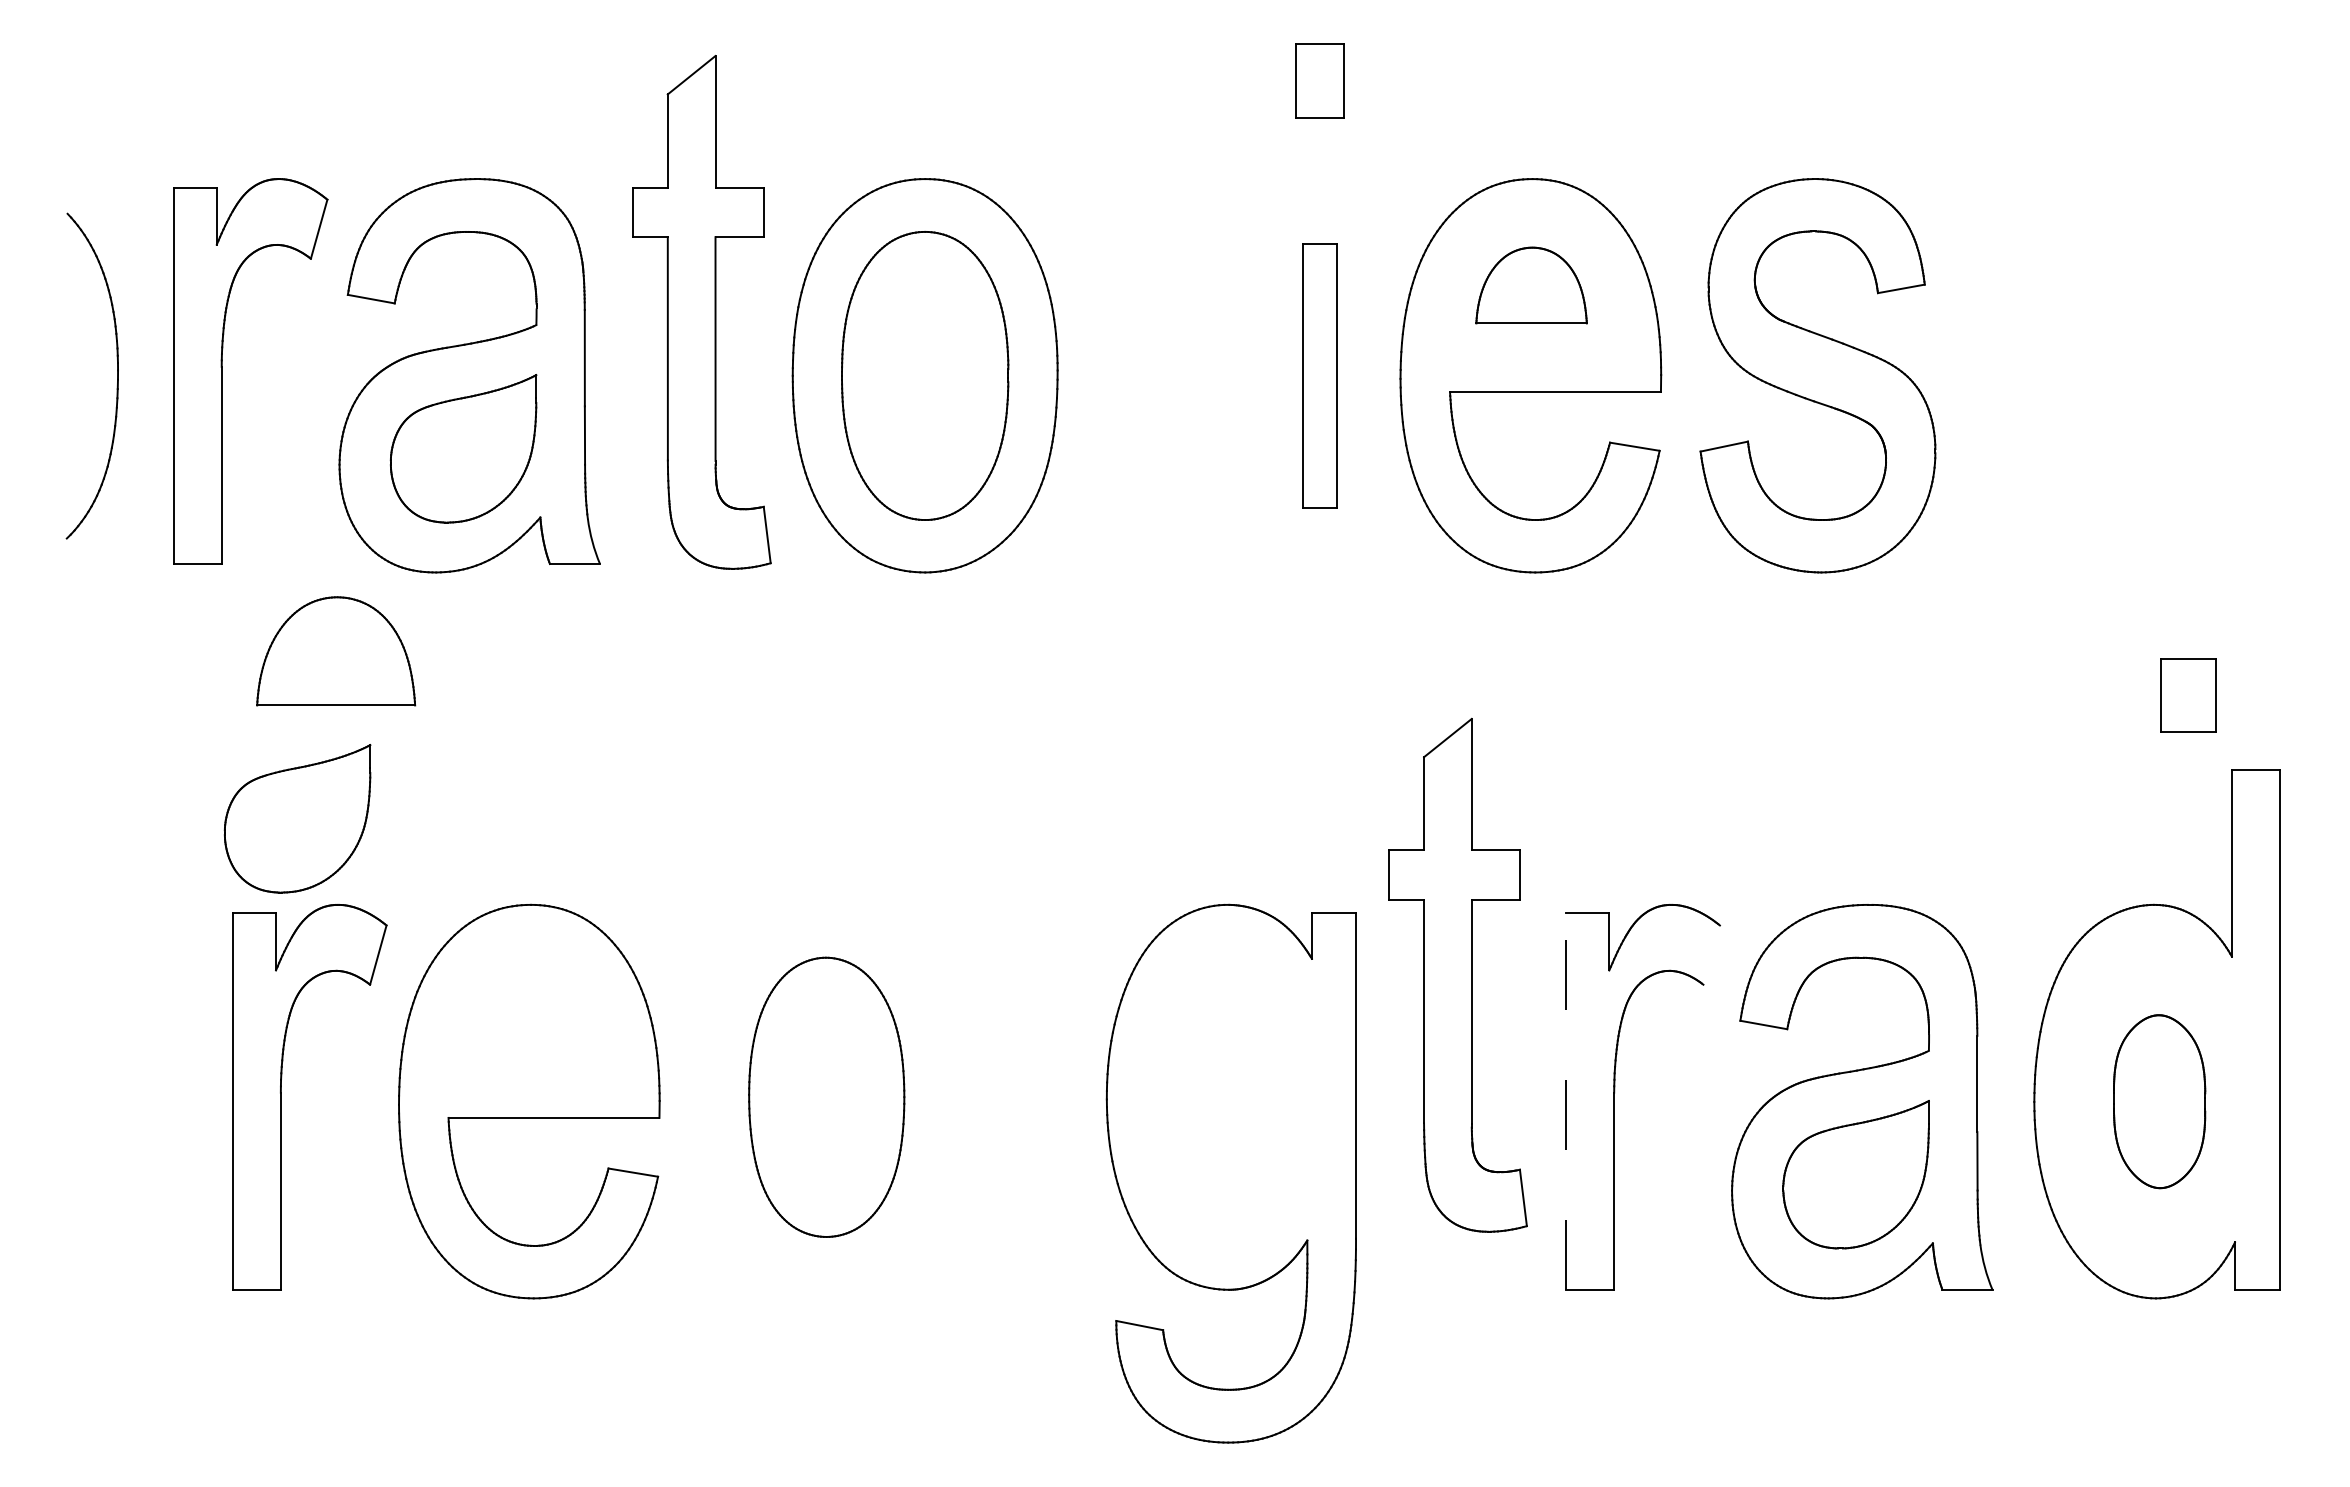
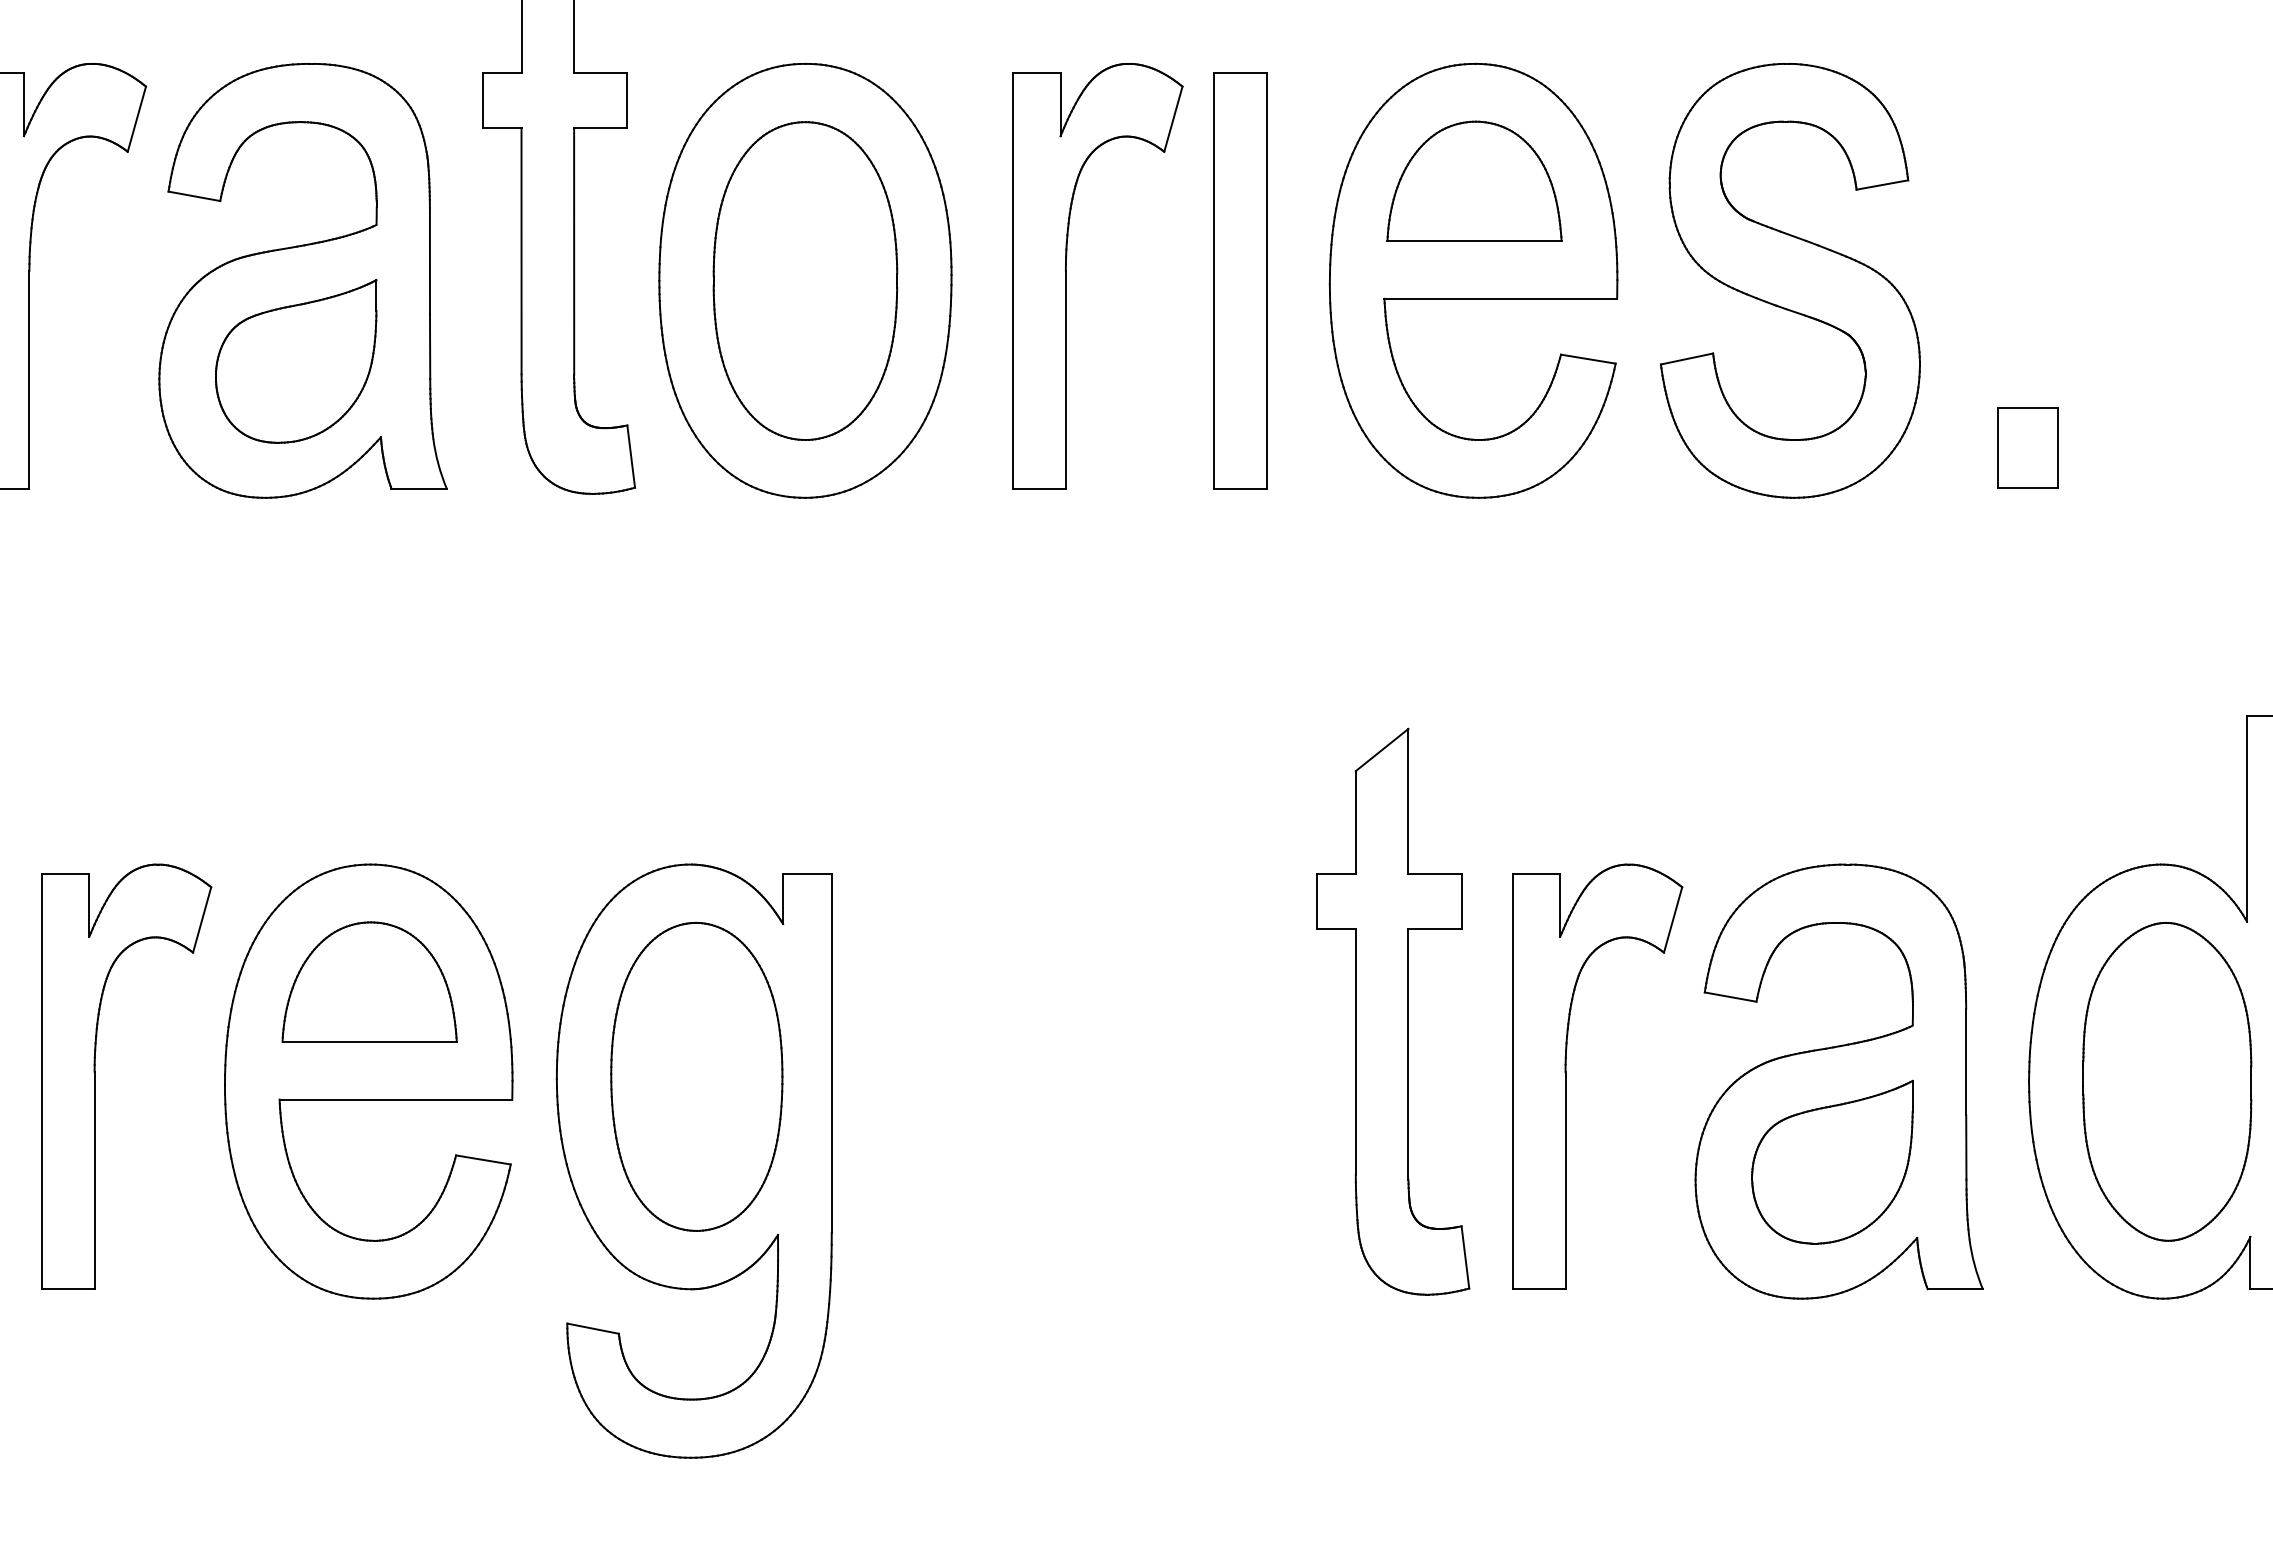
part: (1531, 285) -> (1474, 181), size x1.43
part: (1162, 367) -> (1067, 271), added
part: (1319, 375) -> (1240, 280), size x1.43
part: (336, 651) -> (370, 982), moved
part: (2188, 695) -> (2028, 448), moved
part: (297, 818) -> (112, 769), removed
line: (1711, 954) -> (1672, 919), added
part: (1457, 974) -> (1392, 1010), moved
line: (1566, 1101) -> (1512, 1081), dashed -> solid
part: (2159, 1101) -> (2167, 1081), size x1.67
part: (1230, 1173) -> (693, 1160), moved

